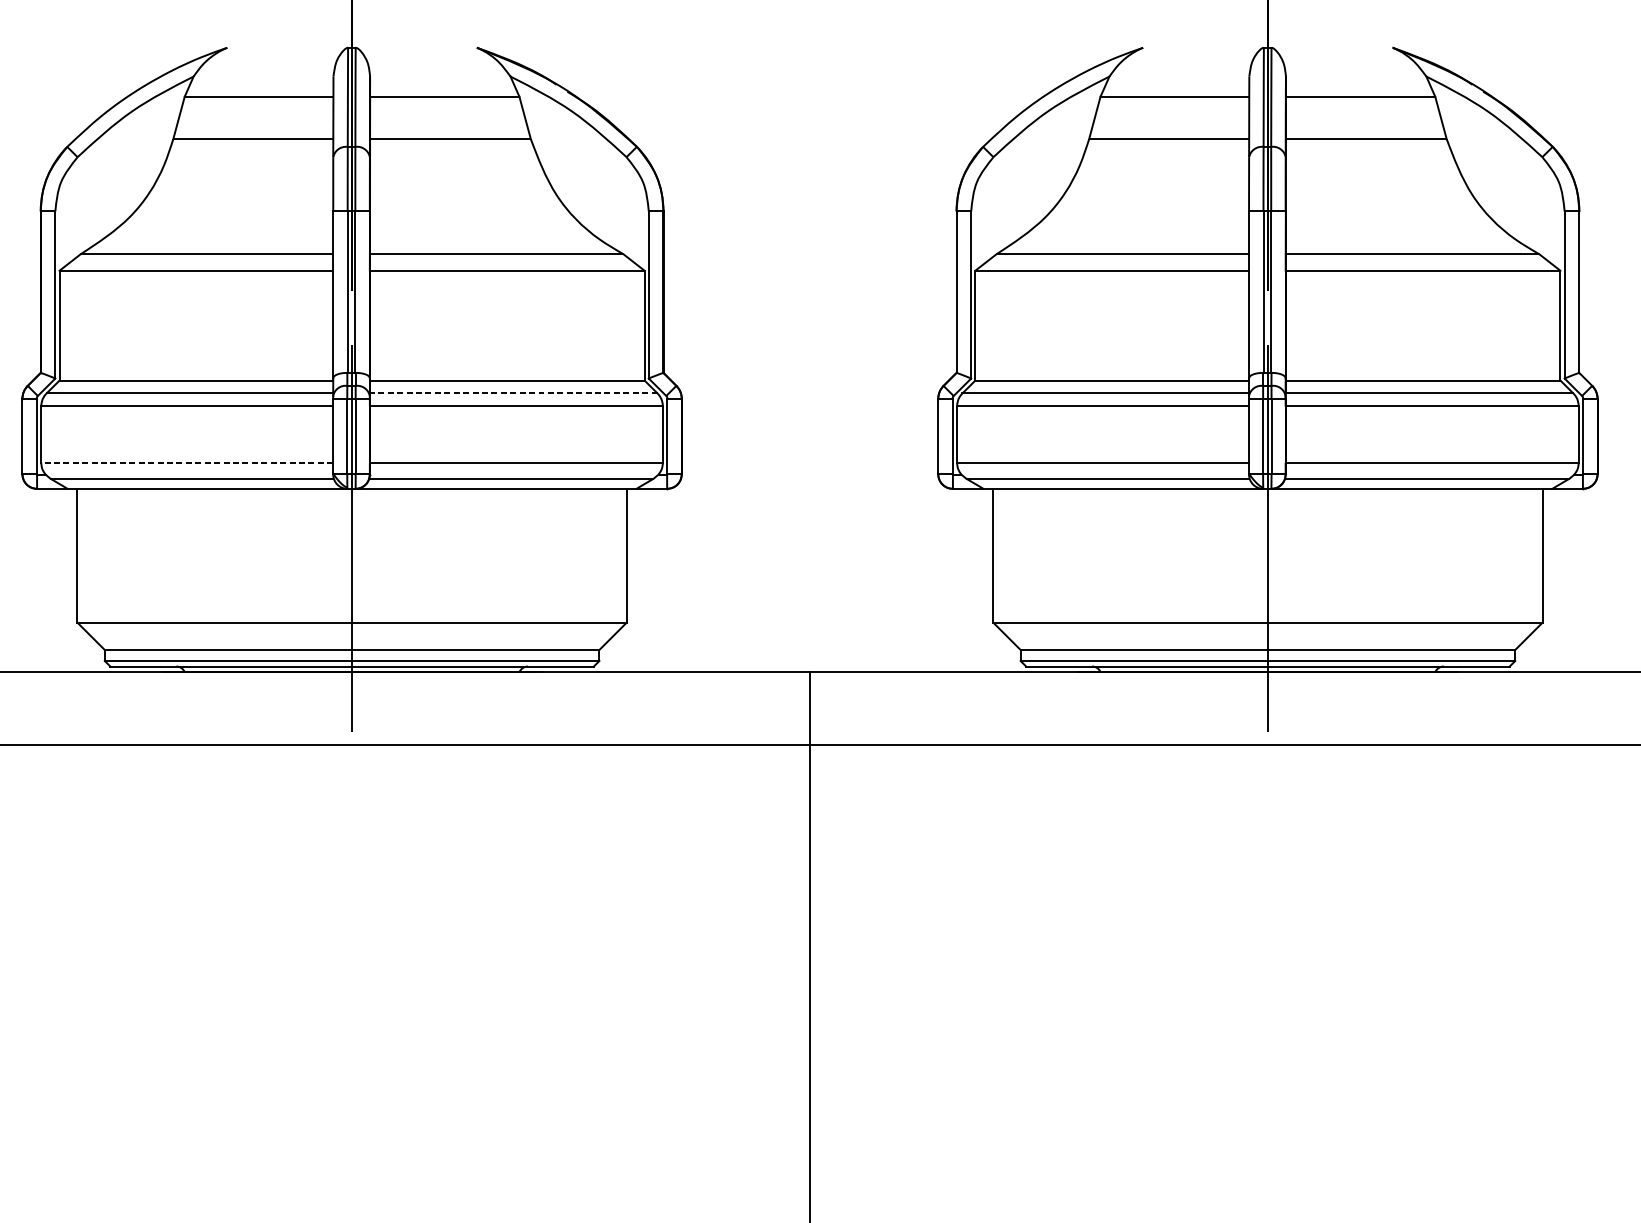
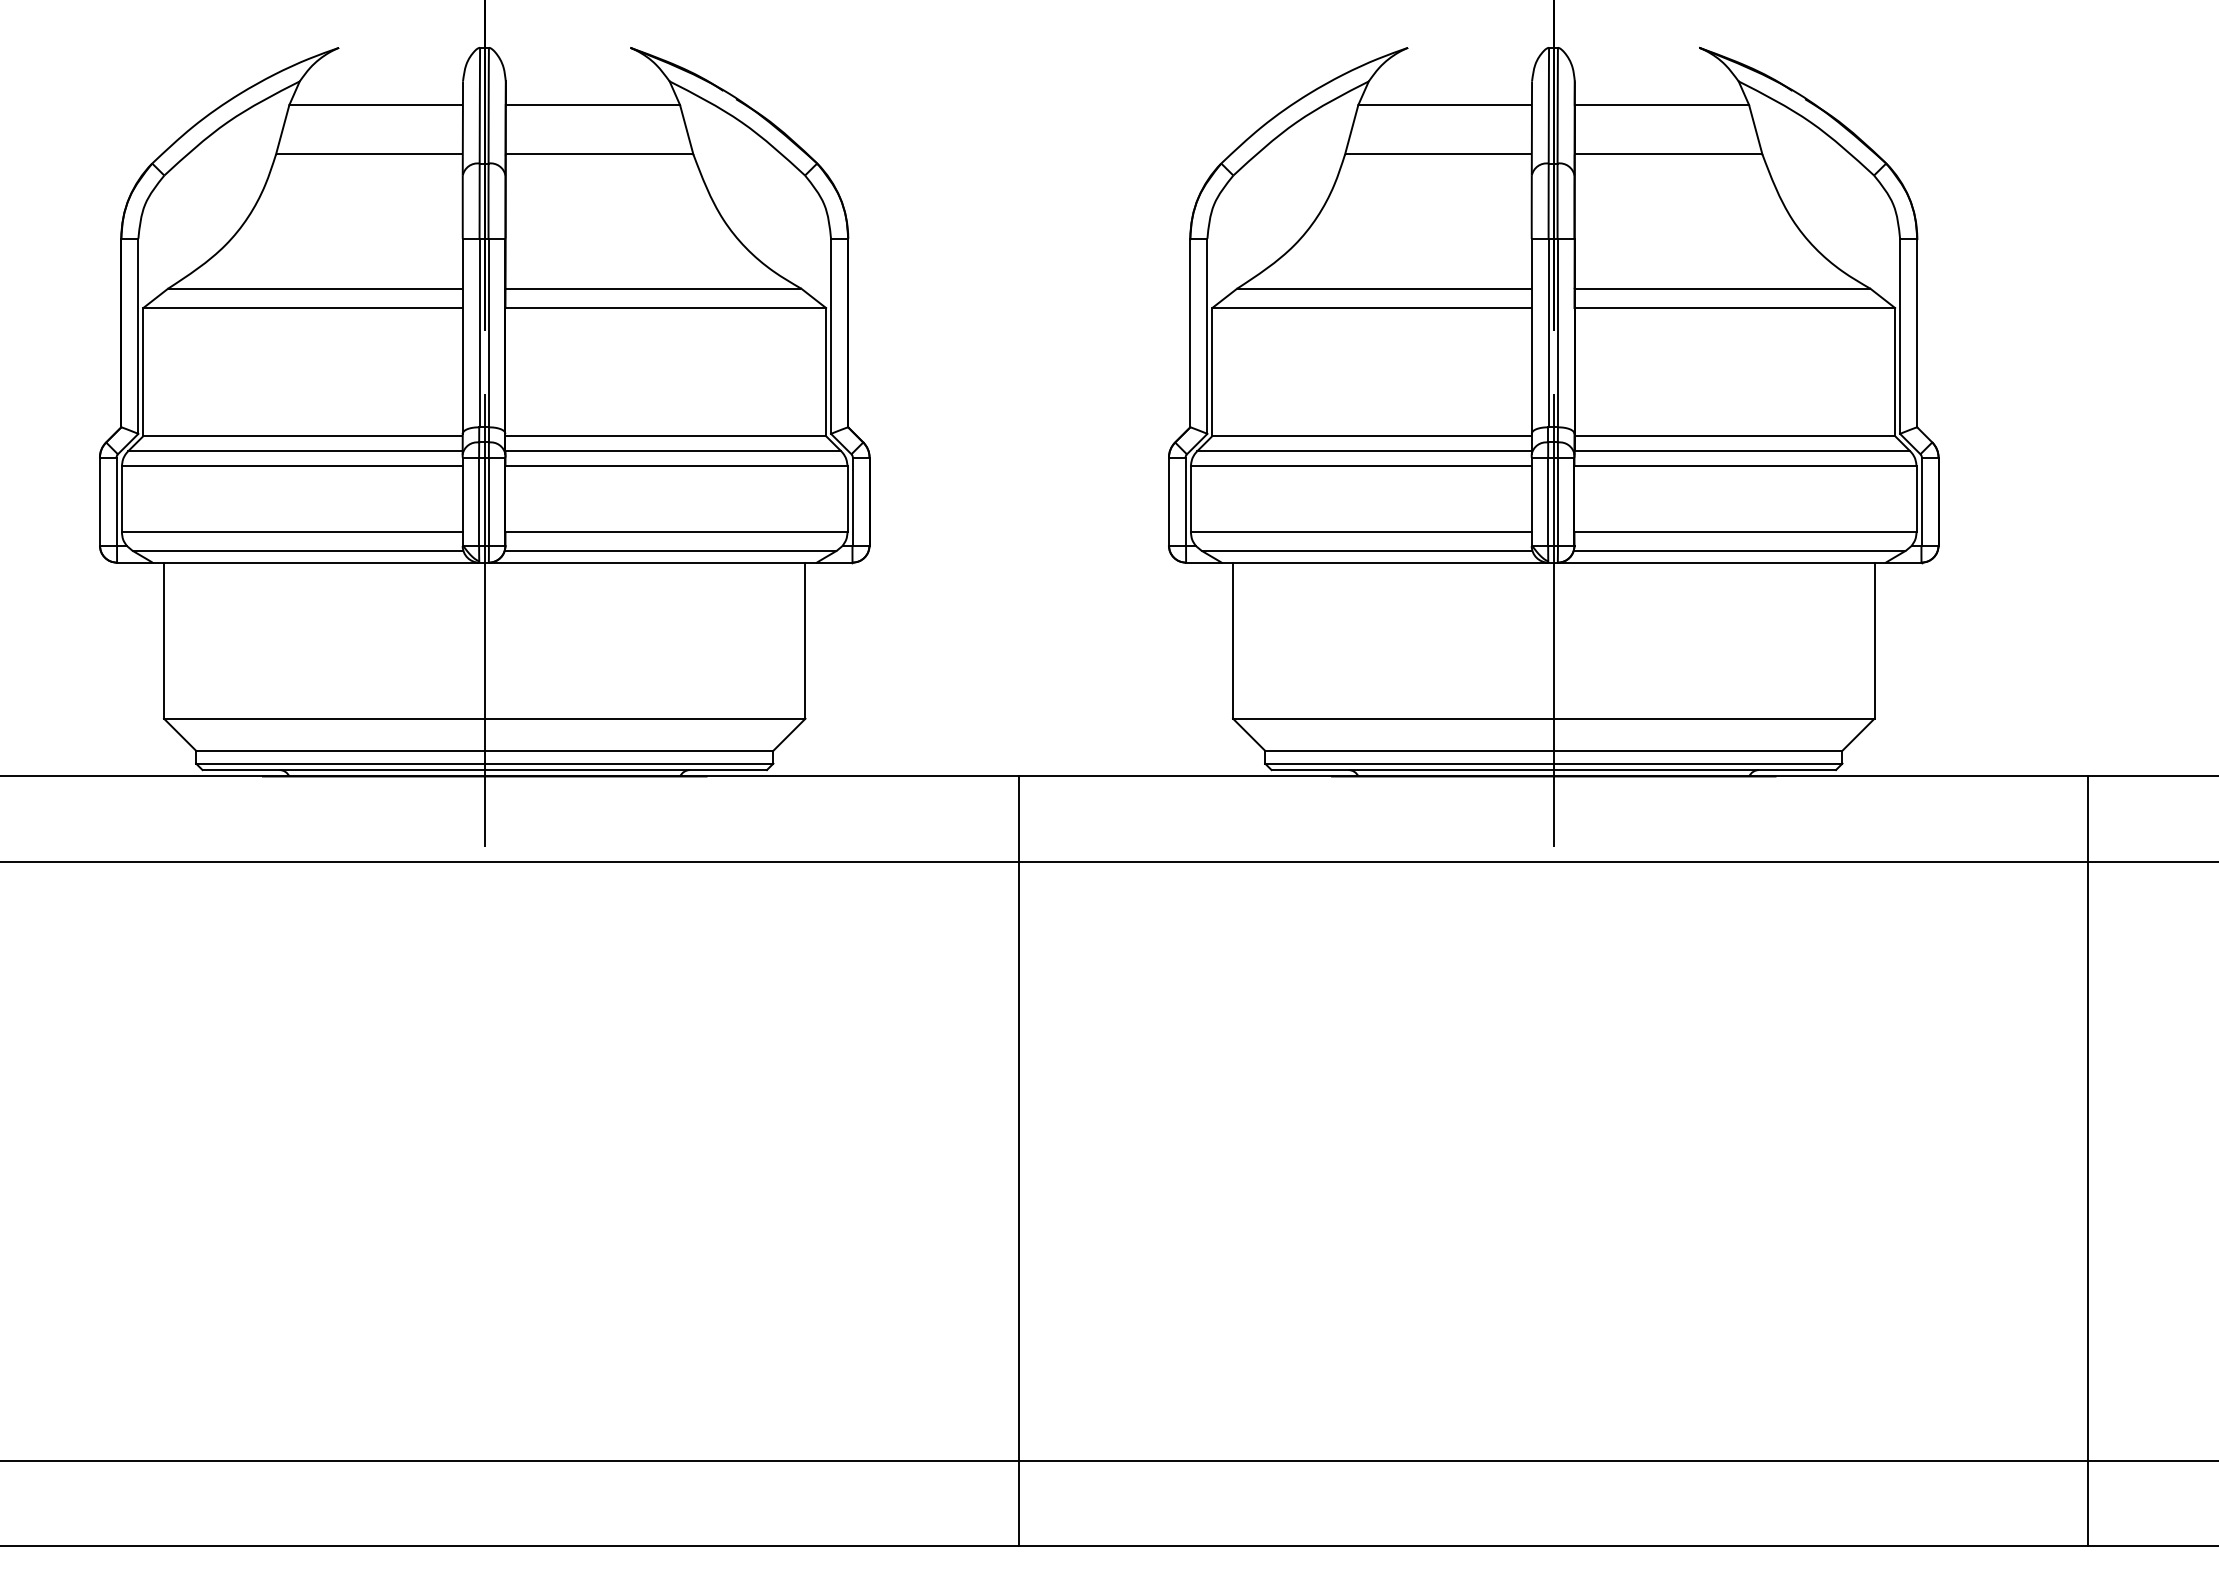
line: (513, 393) -> (673, 451), dashed -> solid
line: (186, 462) -> (291, 532), dashed -> solid

